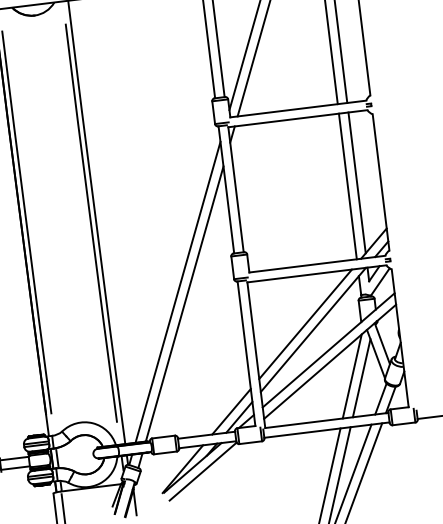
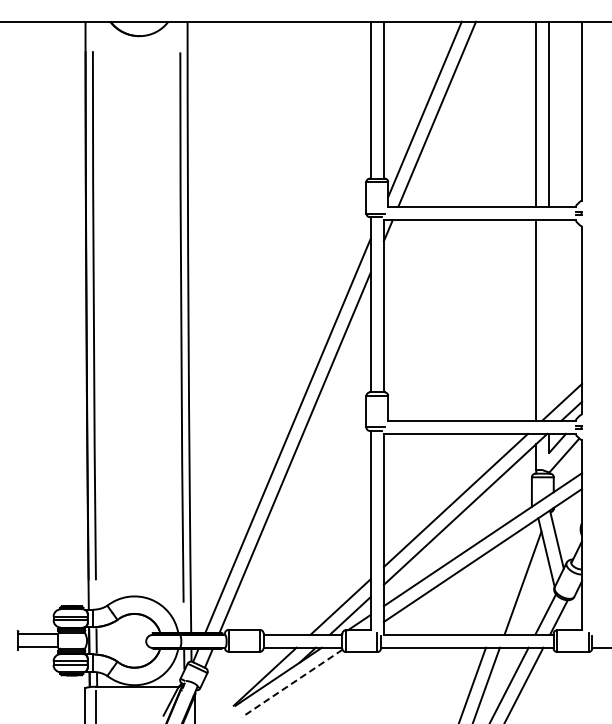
line: (357, 183) -> (549, 317), removed
line: (352, 376) -> (510, 578), removed
line: (203, 471) -> (292, 683), solid -> dashed

